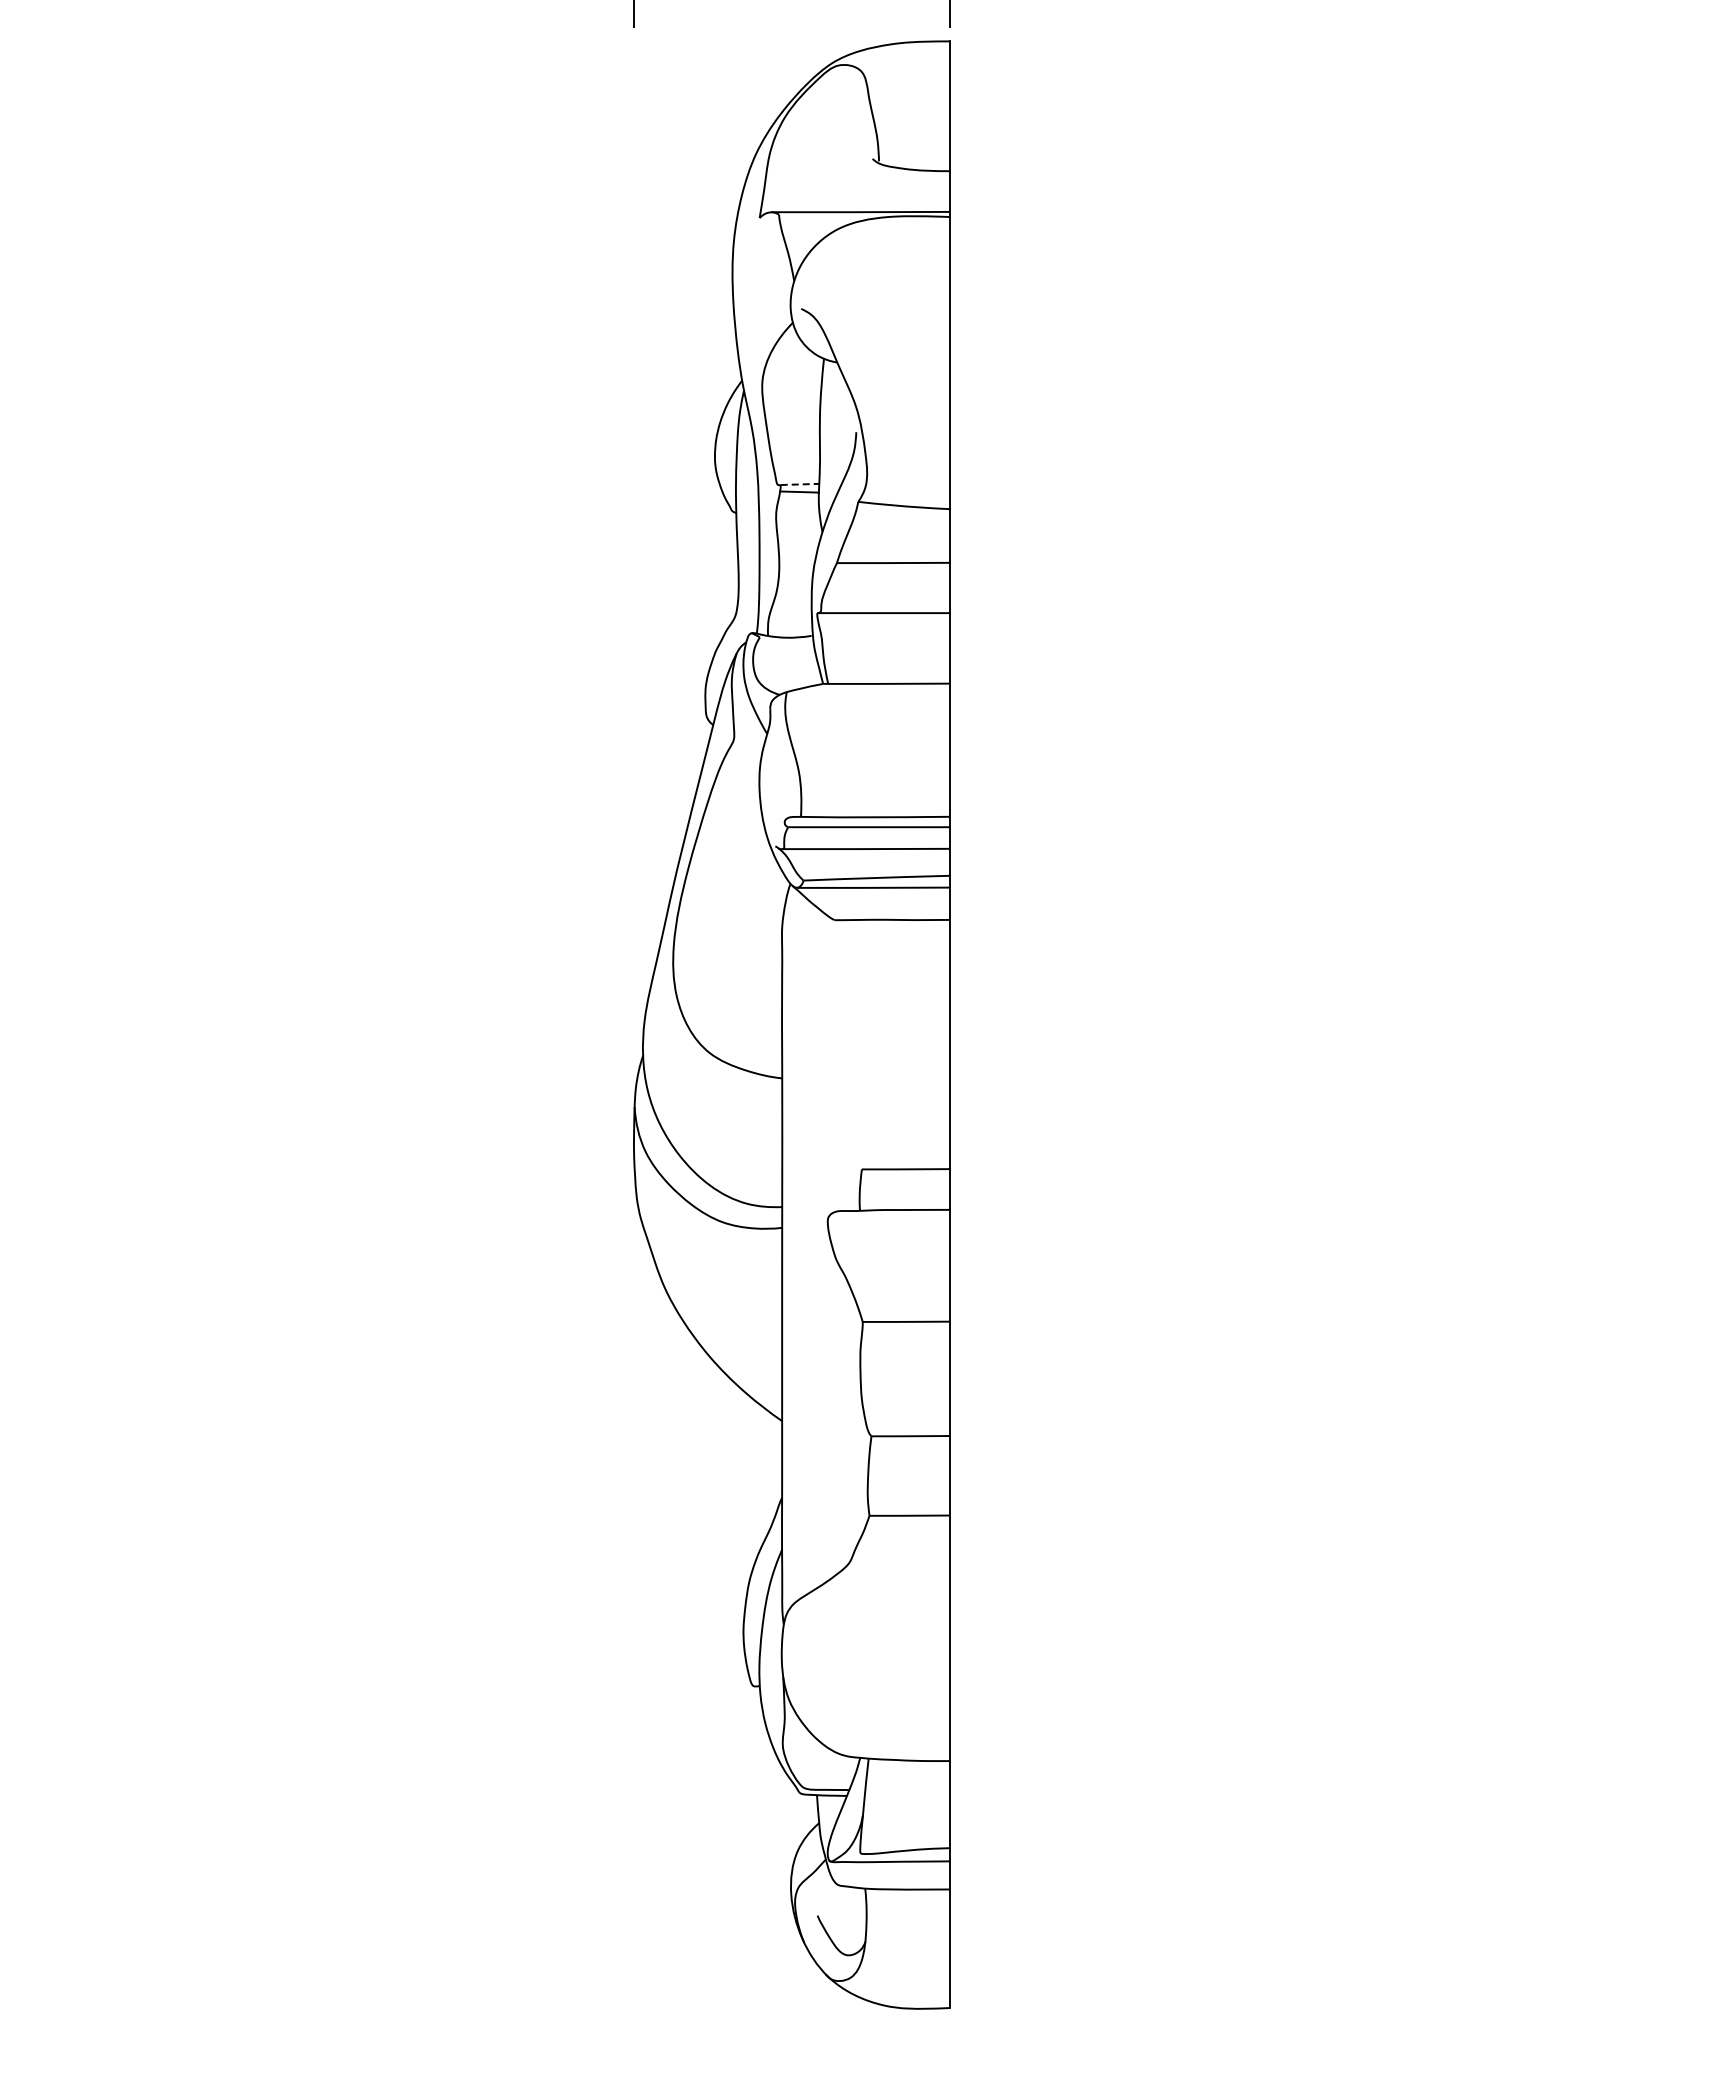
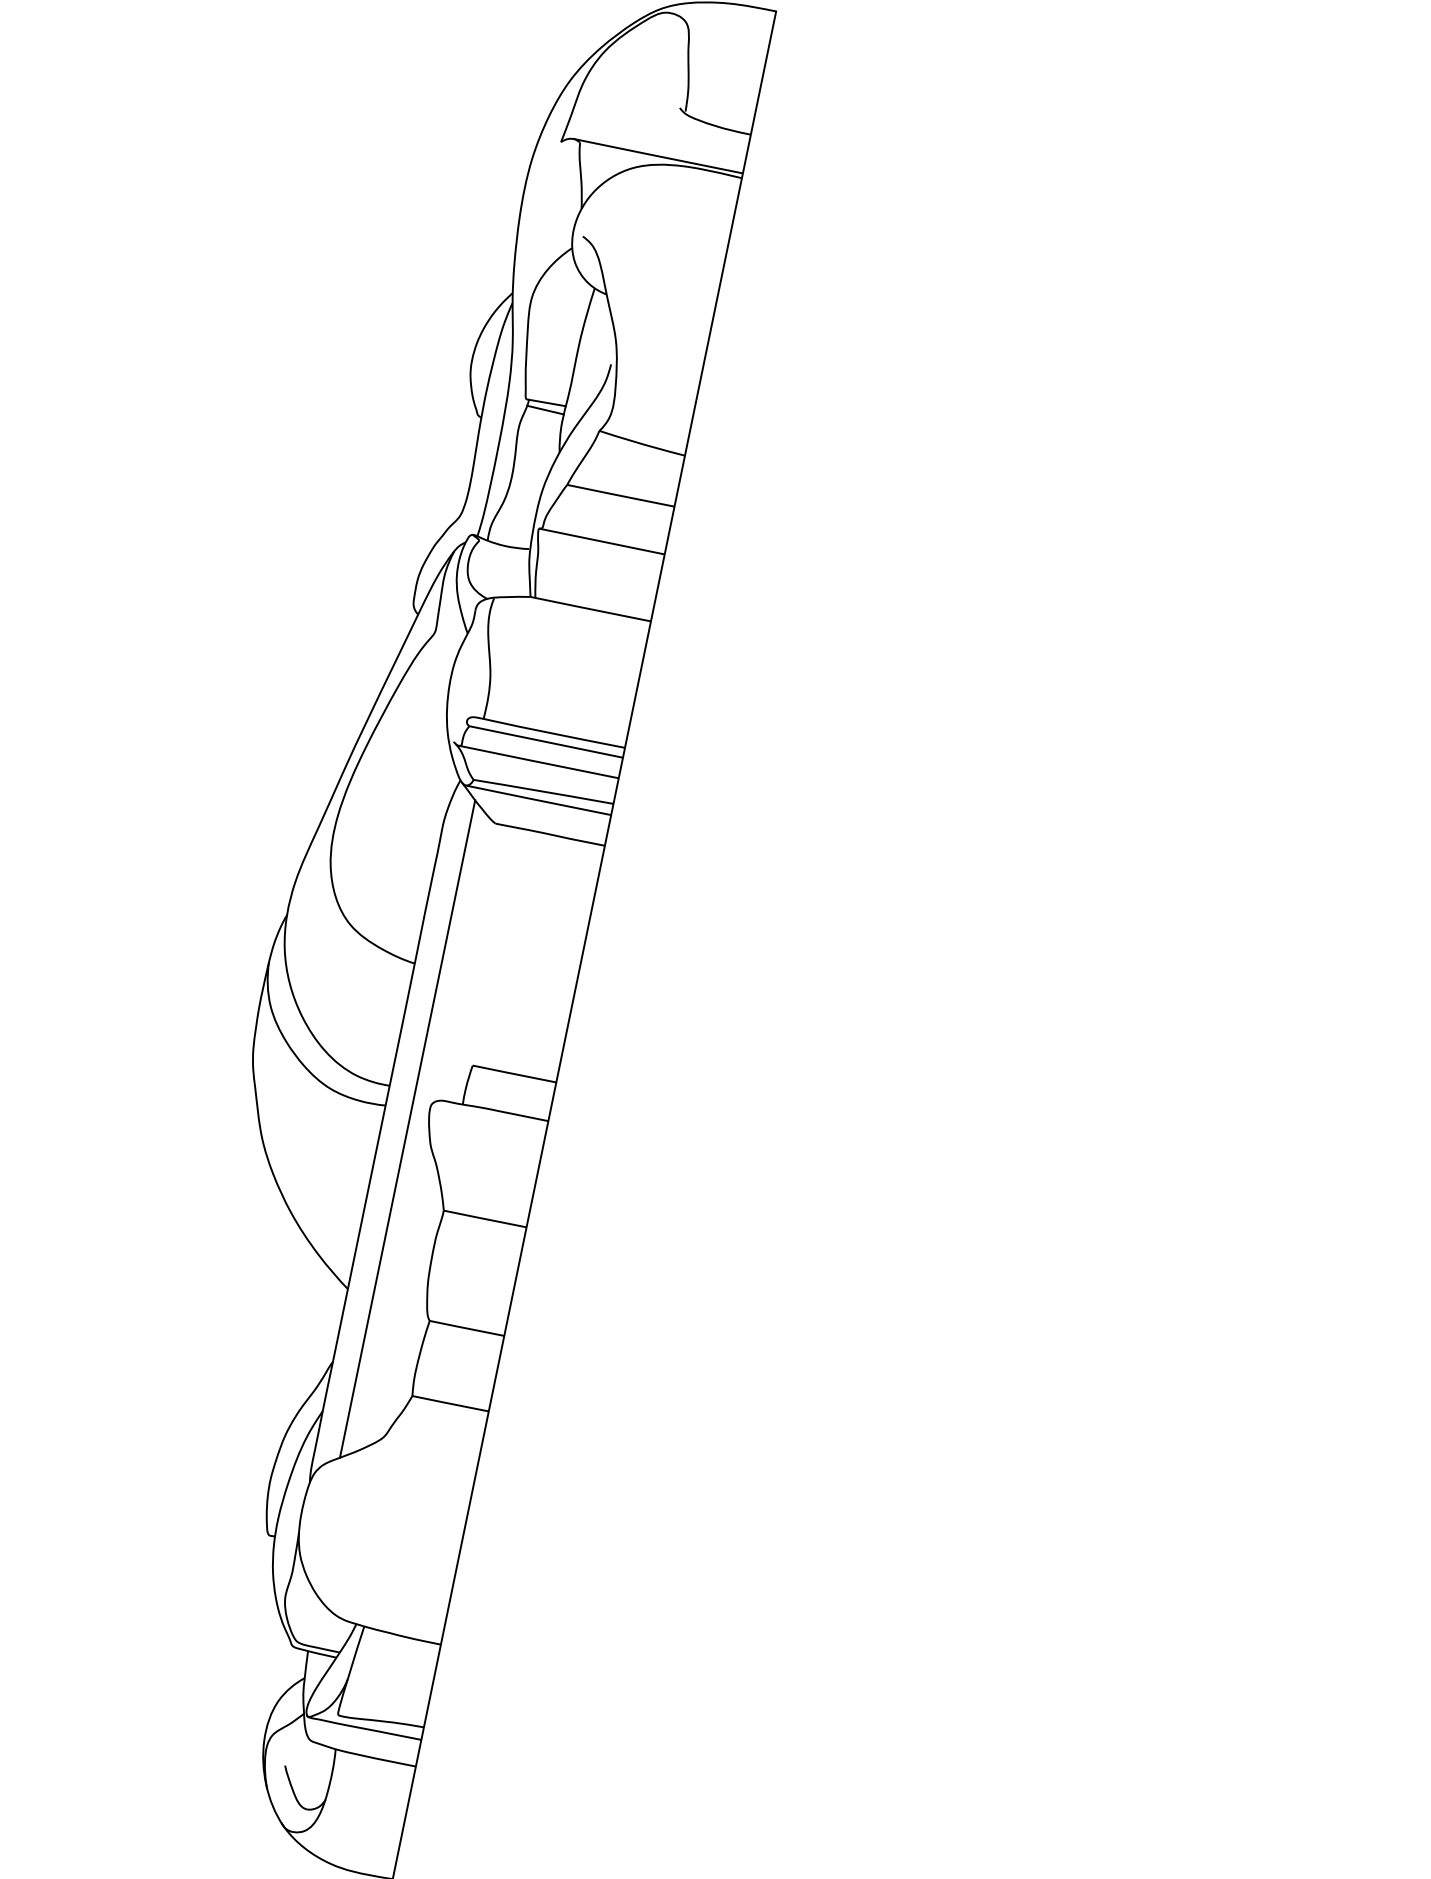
line: (800, 484) -> (547, 403), dashed -> solid
line: (809, 1246) -> (407, 1128), added

